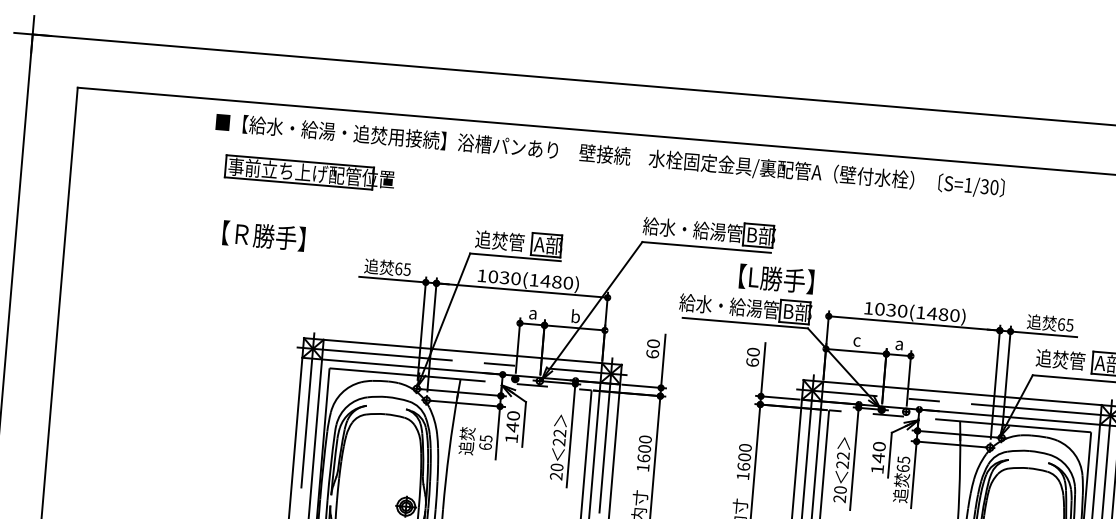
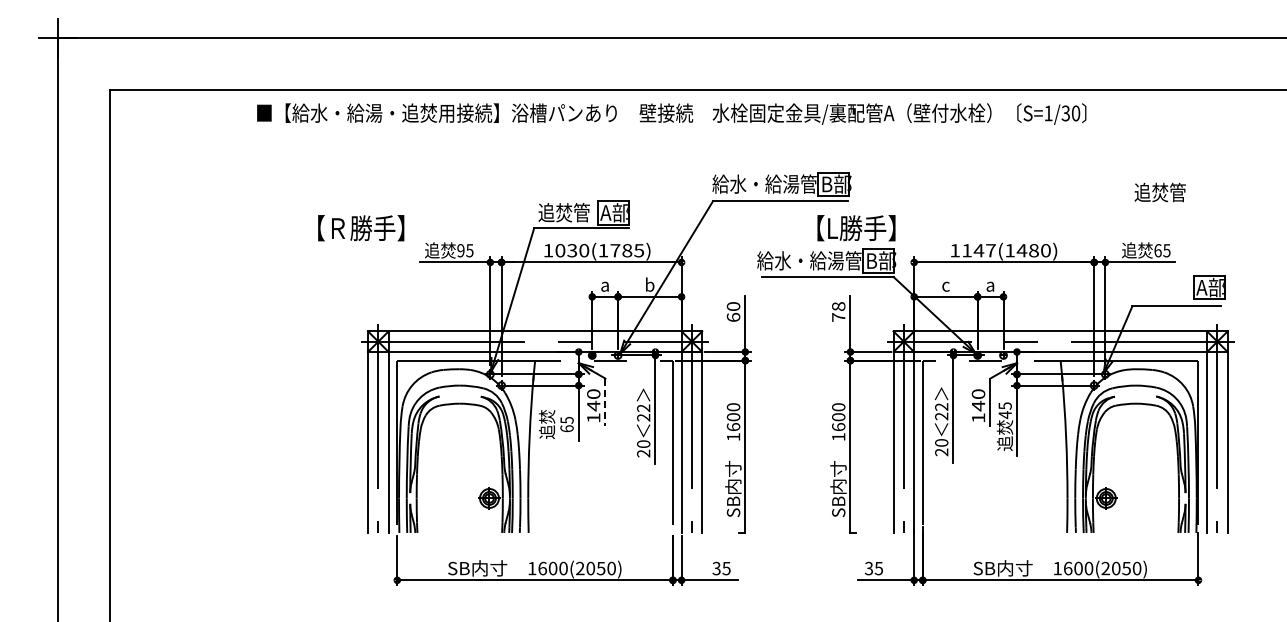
part: (309, 173) -> (359, 158), removed
text: (264, 236) -> (361, 228), moved
text: (398, 268) -> (460, 250), 65 -> 95
text: (557, 282) -> (627, 250), 1030(1480) -> 1030(1785)
text: (890, 310) -> (978, 250), 1030(1480) -> 1147(1480)
text: (752, 356) -> (838, 311), 60 -> 78
text: (1059, 359) -> (1159, 192), moved
line: (524, 424) -> (605, 402), solid -> dashed
text: (902, 468) -> (1004, 415), 65 -> 45

